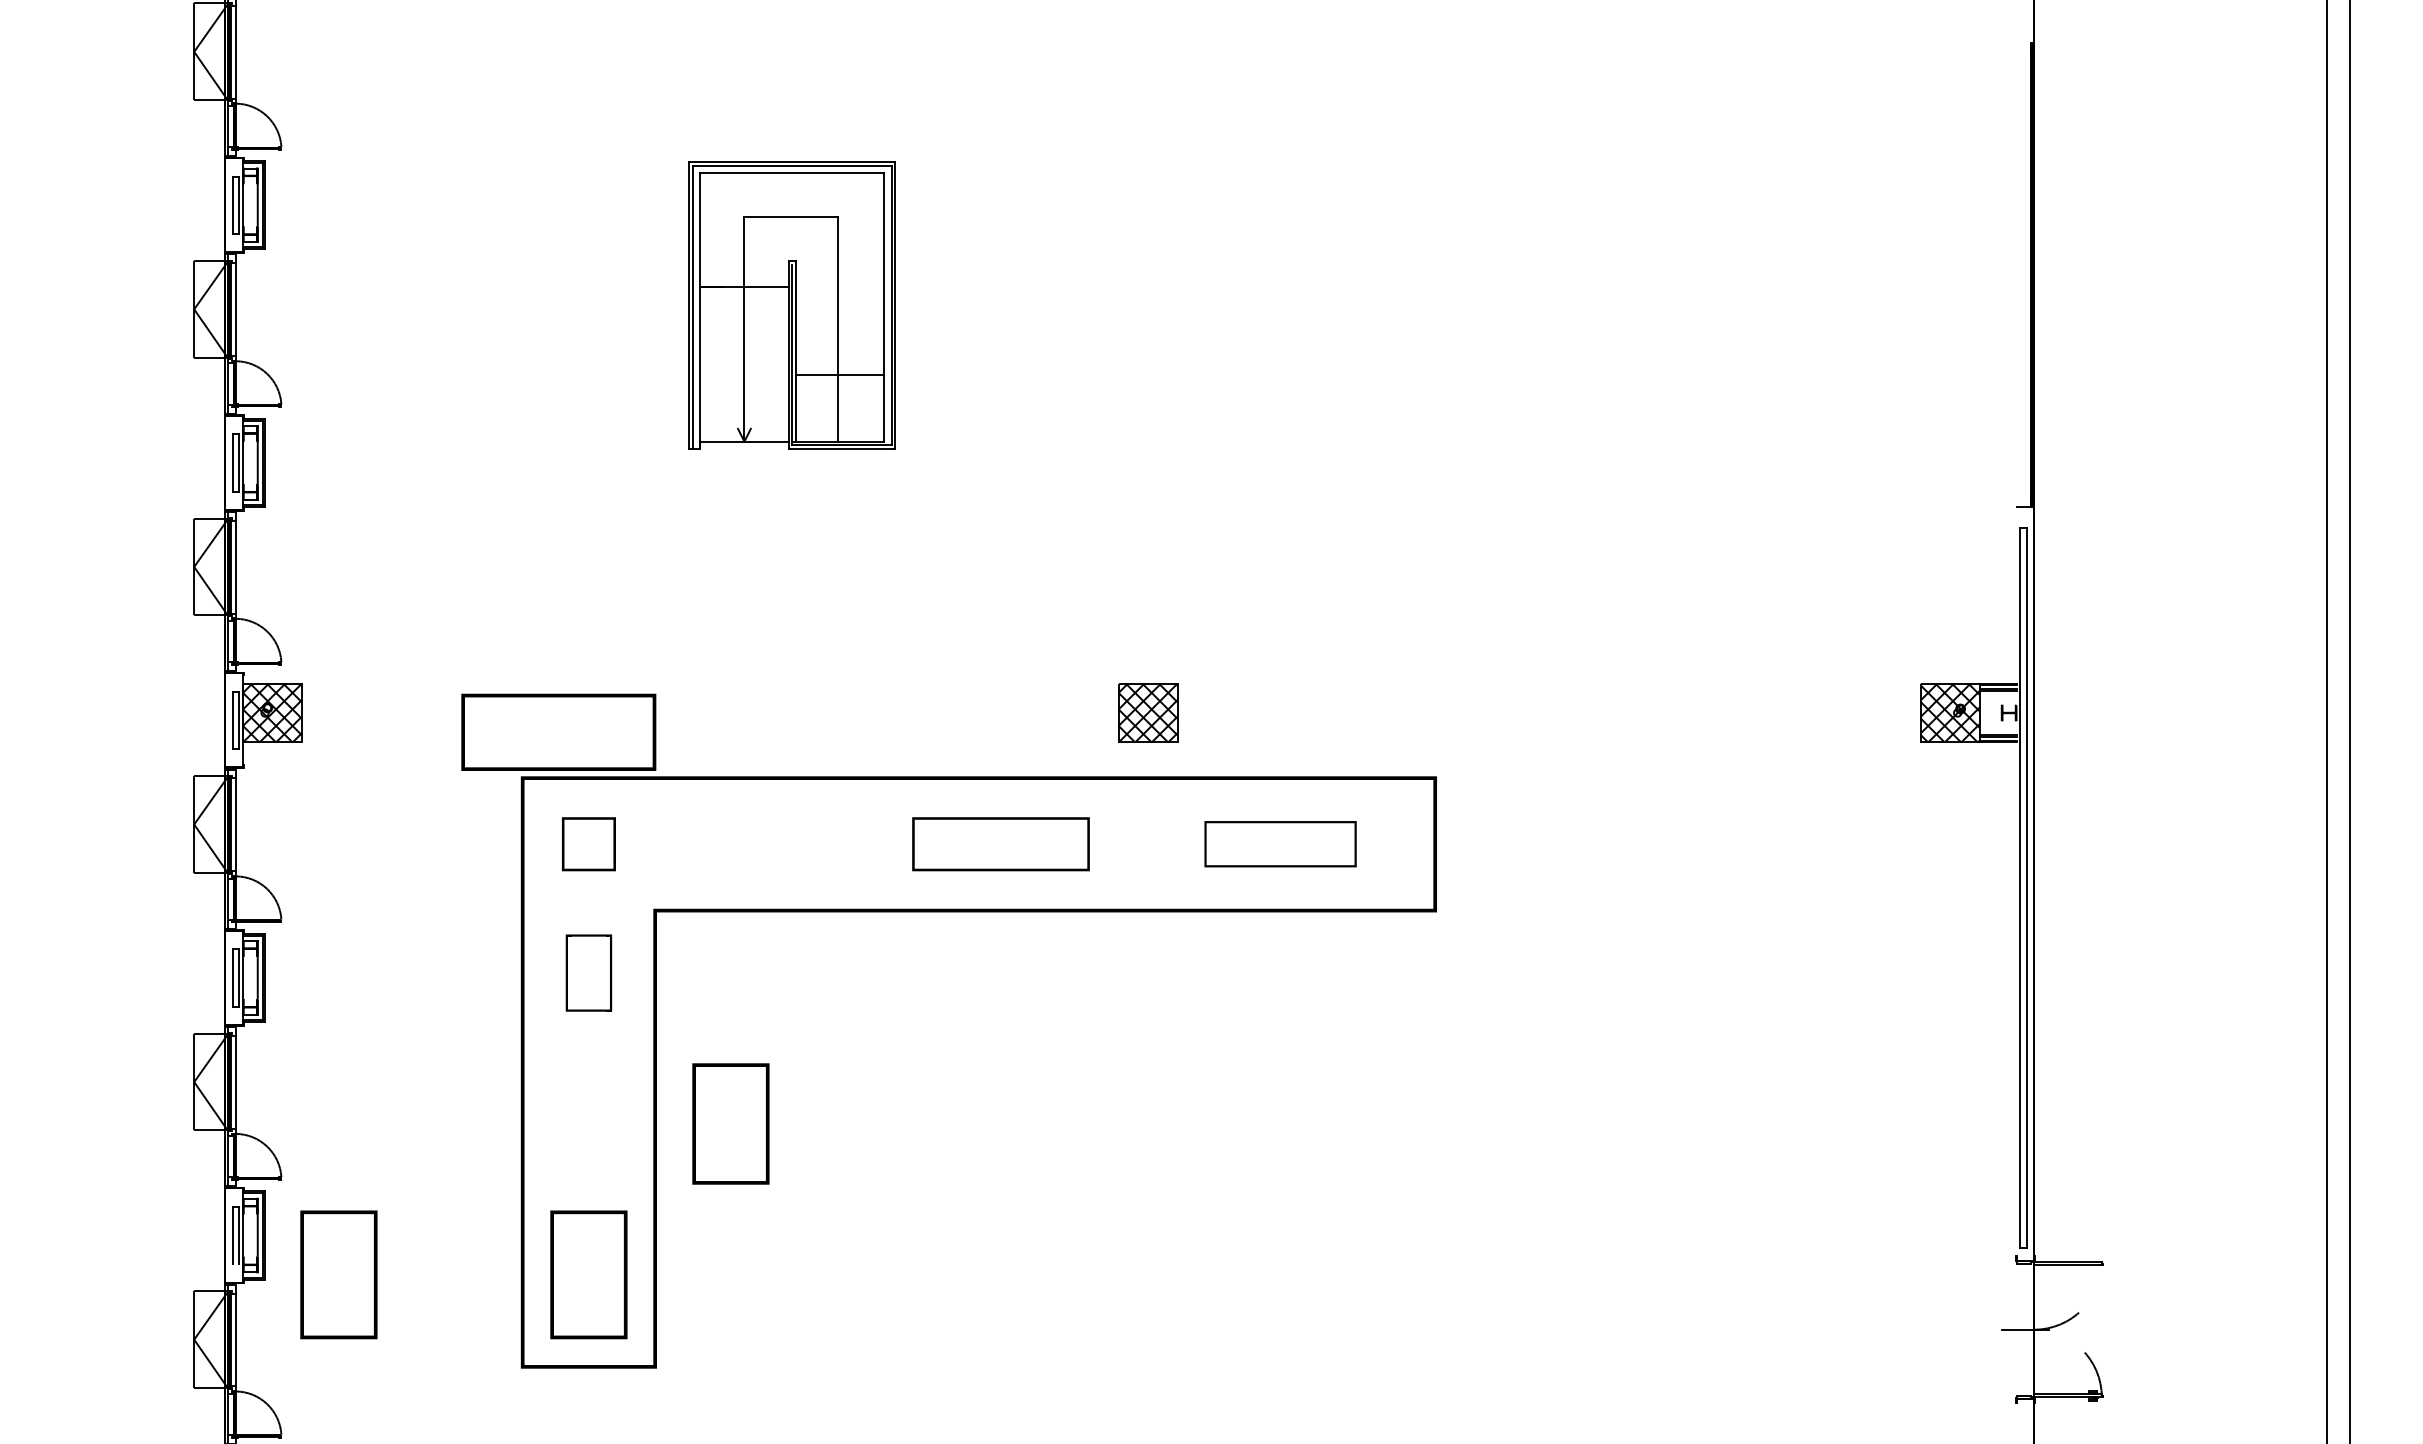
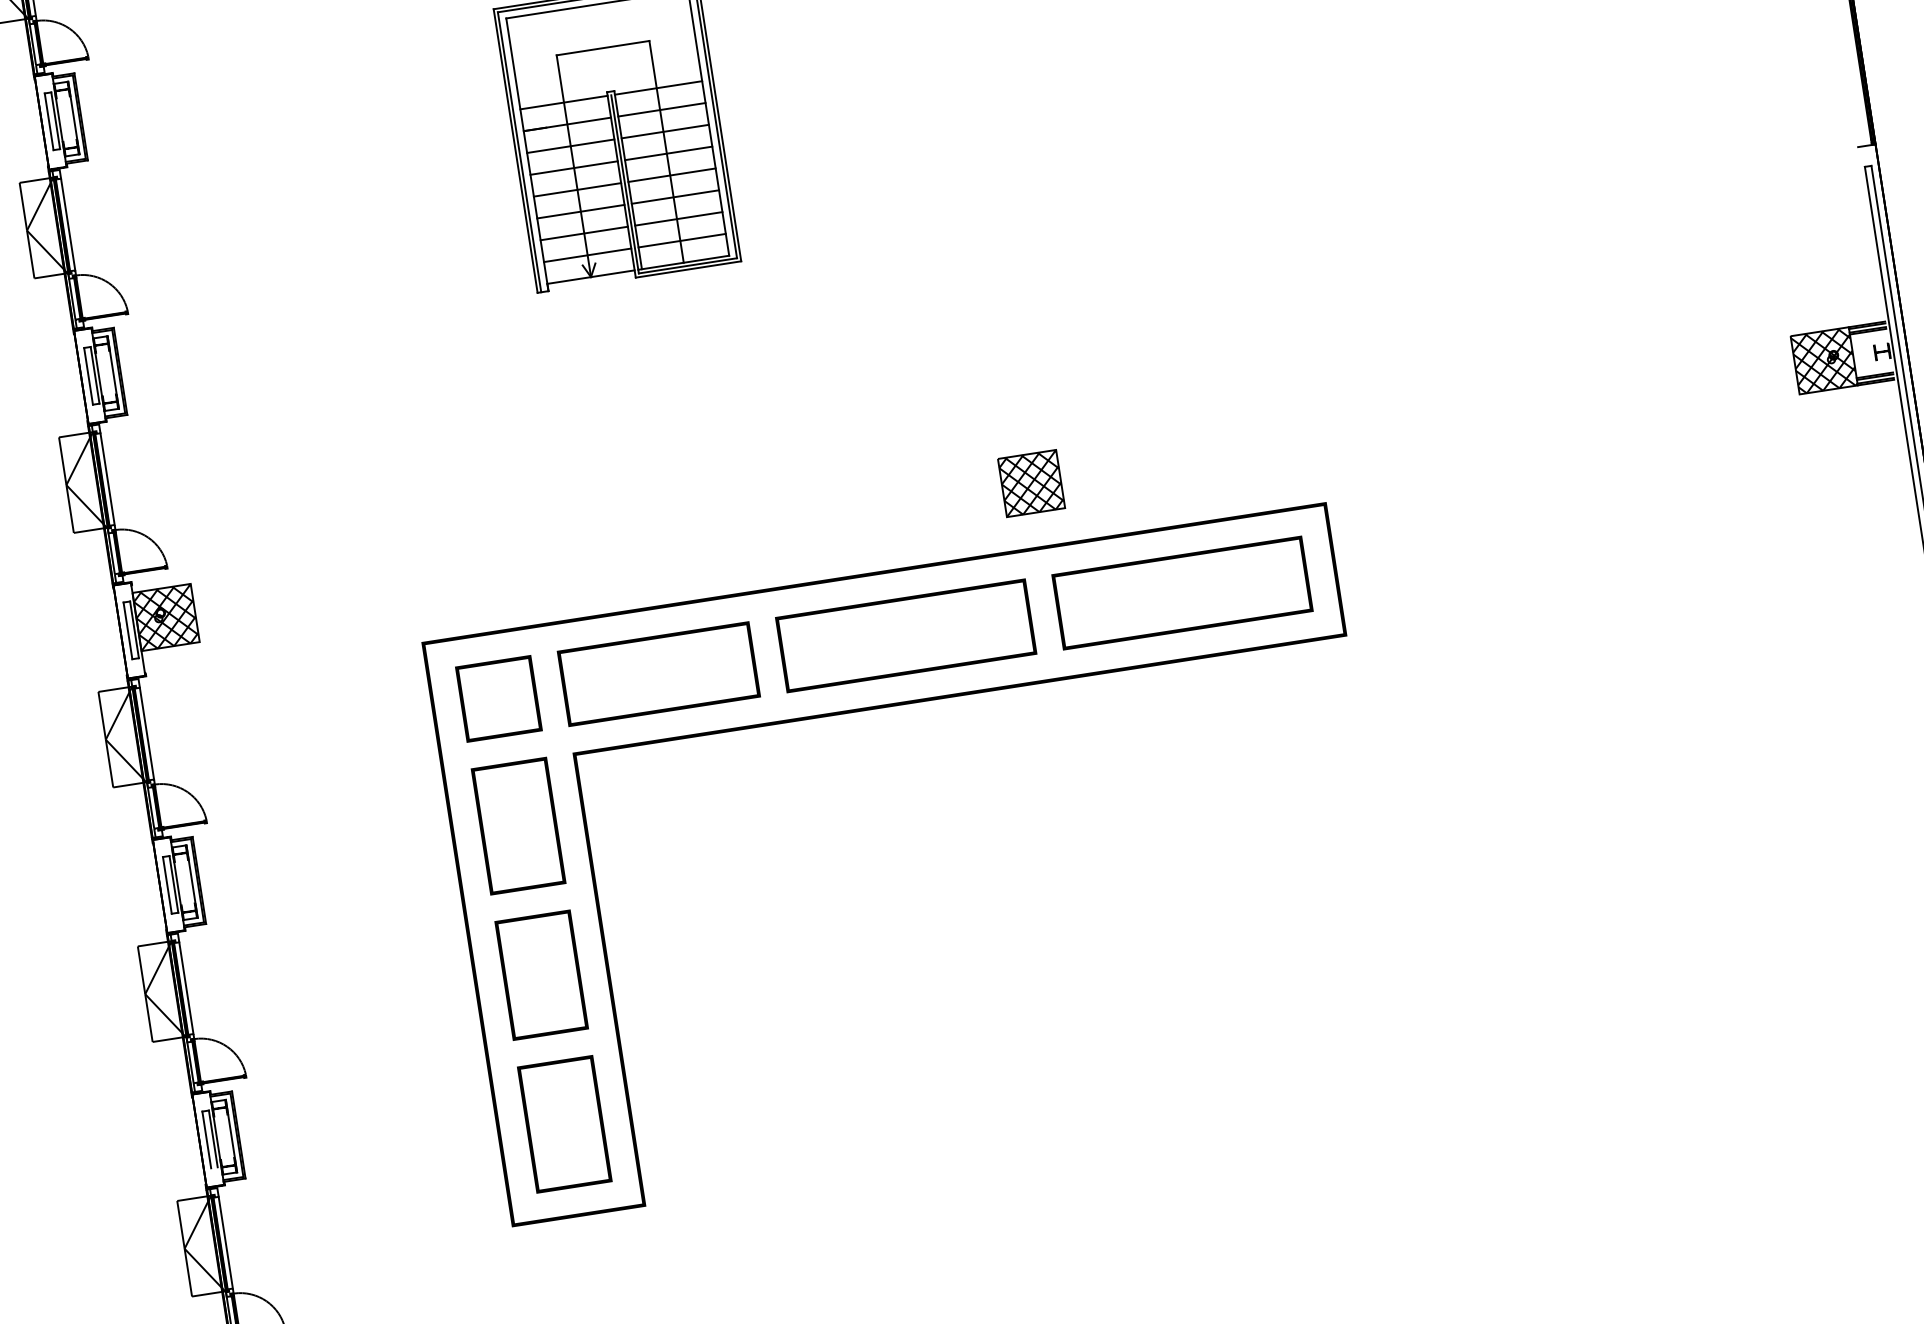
line: (744, 265) -> (564, 103), added
line: (839, 265) -> (658, 88), added
line: (839, 287) -> (661, 110), added
line: (744, 309) -> (570, 146), added
line: (839, 309) -> (664, 132), added
line: (744, 331) -> (574, 168), added
line: (839, 331) -> (668, 153), added
line: (744, 353) -> (577, 190), added
line: (839, 353) -> (671, 175), added
line: (744, 375) -> (580, 211), added
line: (744, 397) -> (584, 233), added
line: (839, 397) -> (678, 218), added
line: (744, 419) -> (587, 255), added
line: (839, 419) -> (681, 240), added
part: (558, 731) -> (658, 673), moved
part: (588, 843) -> (498, 698), size x1.43
part: (1000, 843) -> (905, 635), size x1.43
part: (1280, 843) -> (1182, 592), size x1.67
part: (588, 972) -> (518, 825), size x1.67
part: (730, 1123) -> (541, 974), moved
part: (338, 1274) -> (317, 1162), removed

